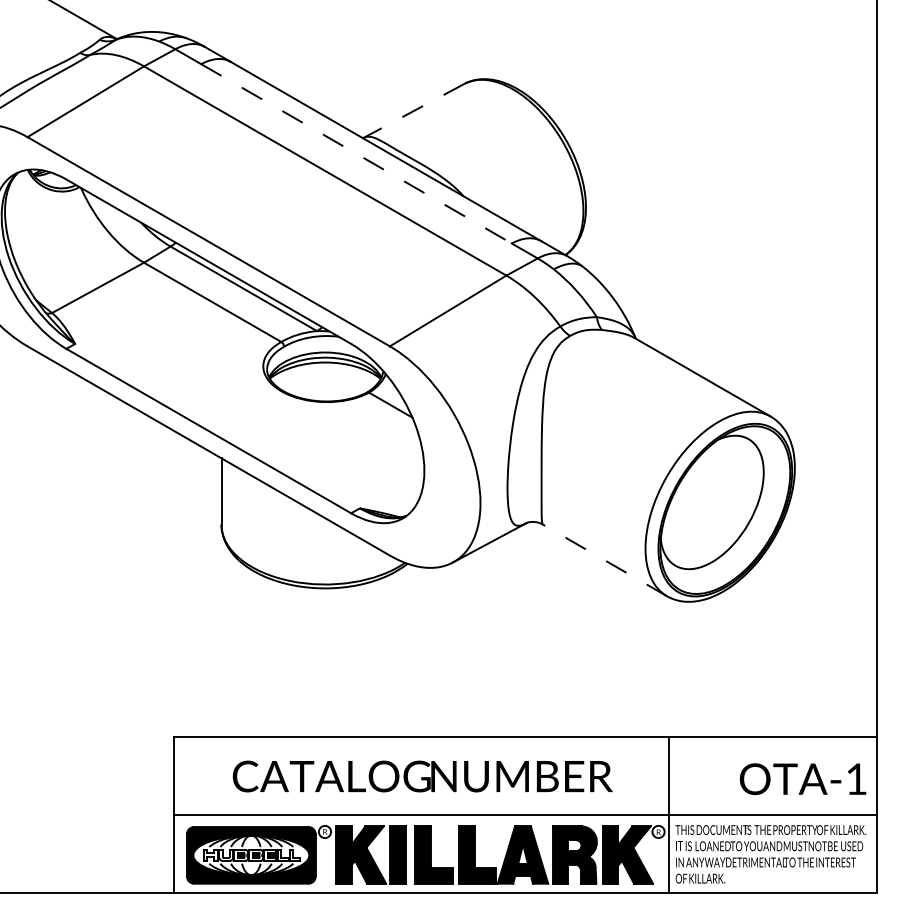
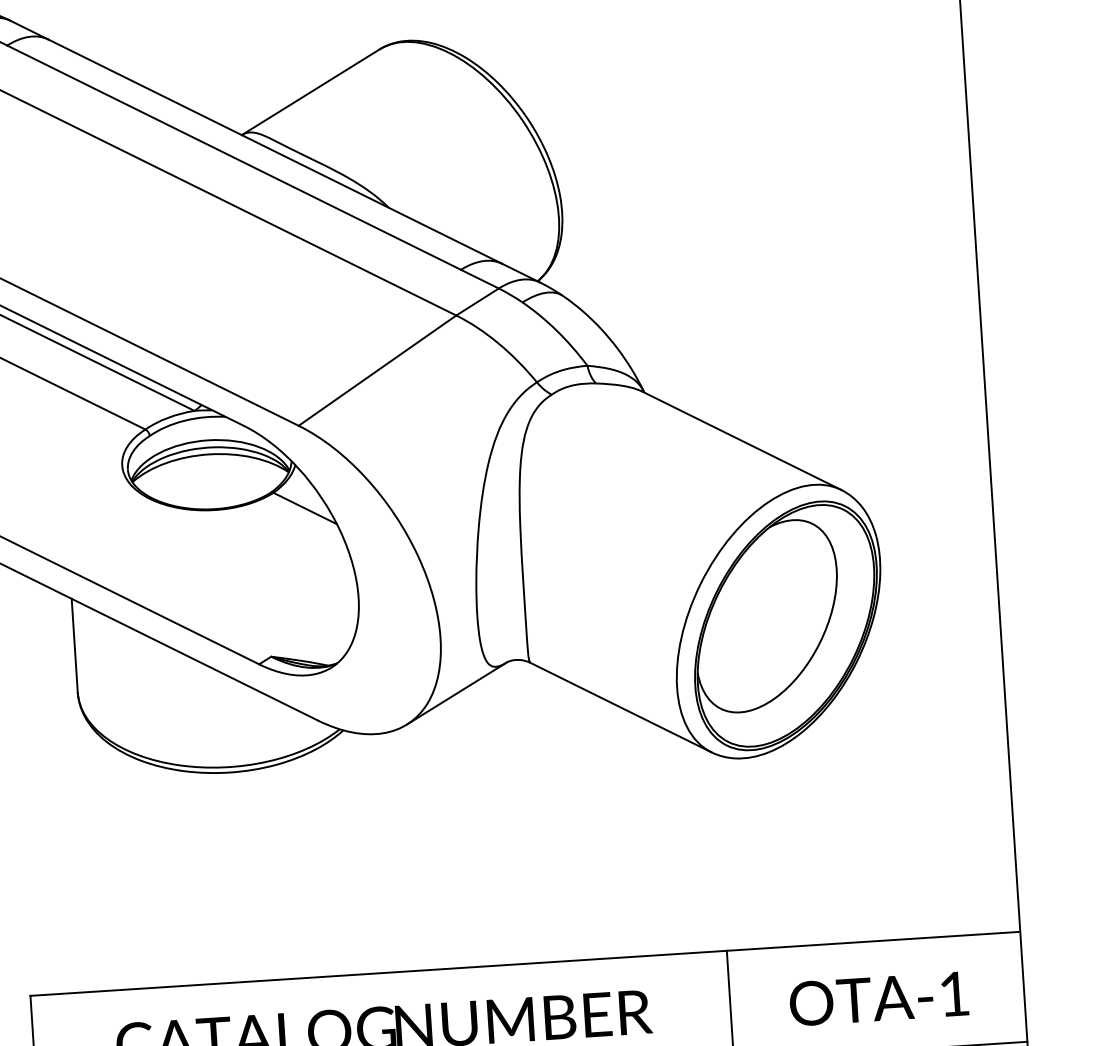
line: (413, 111) -> (310, 92), dashed -> solid
line: (356, 154) -> (234, 158), dashed -> solid
line: (605, 560) -> (621, 707), dashed -> solid
text: (802, 779) -> (878, 999), moved

